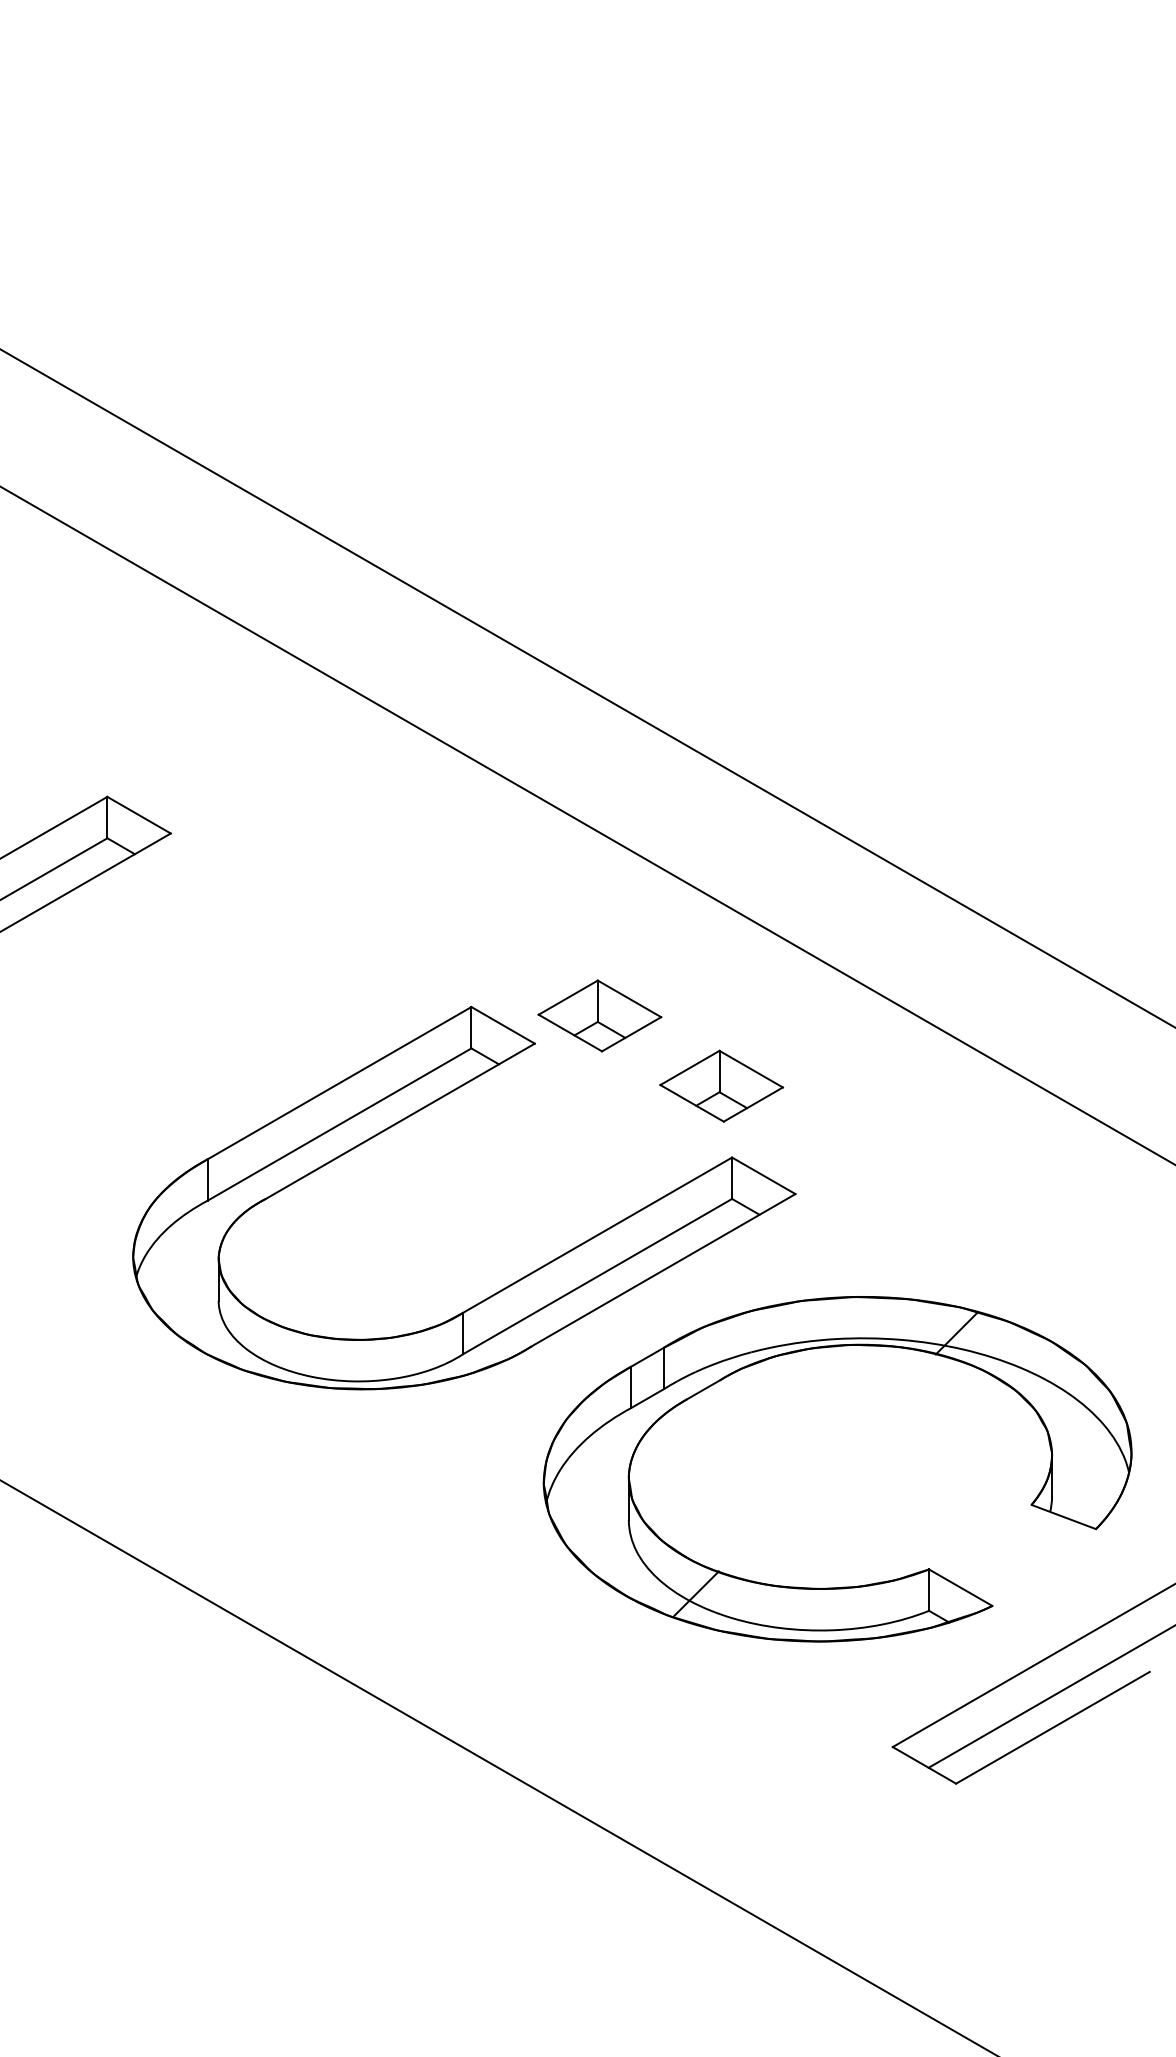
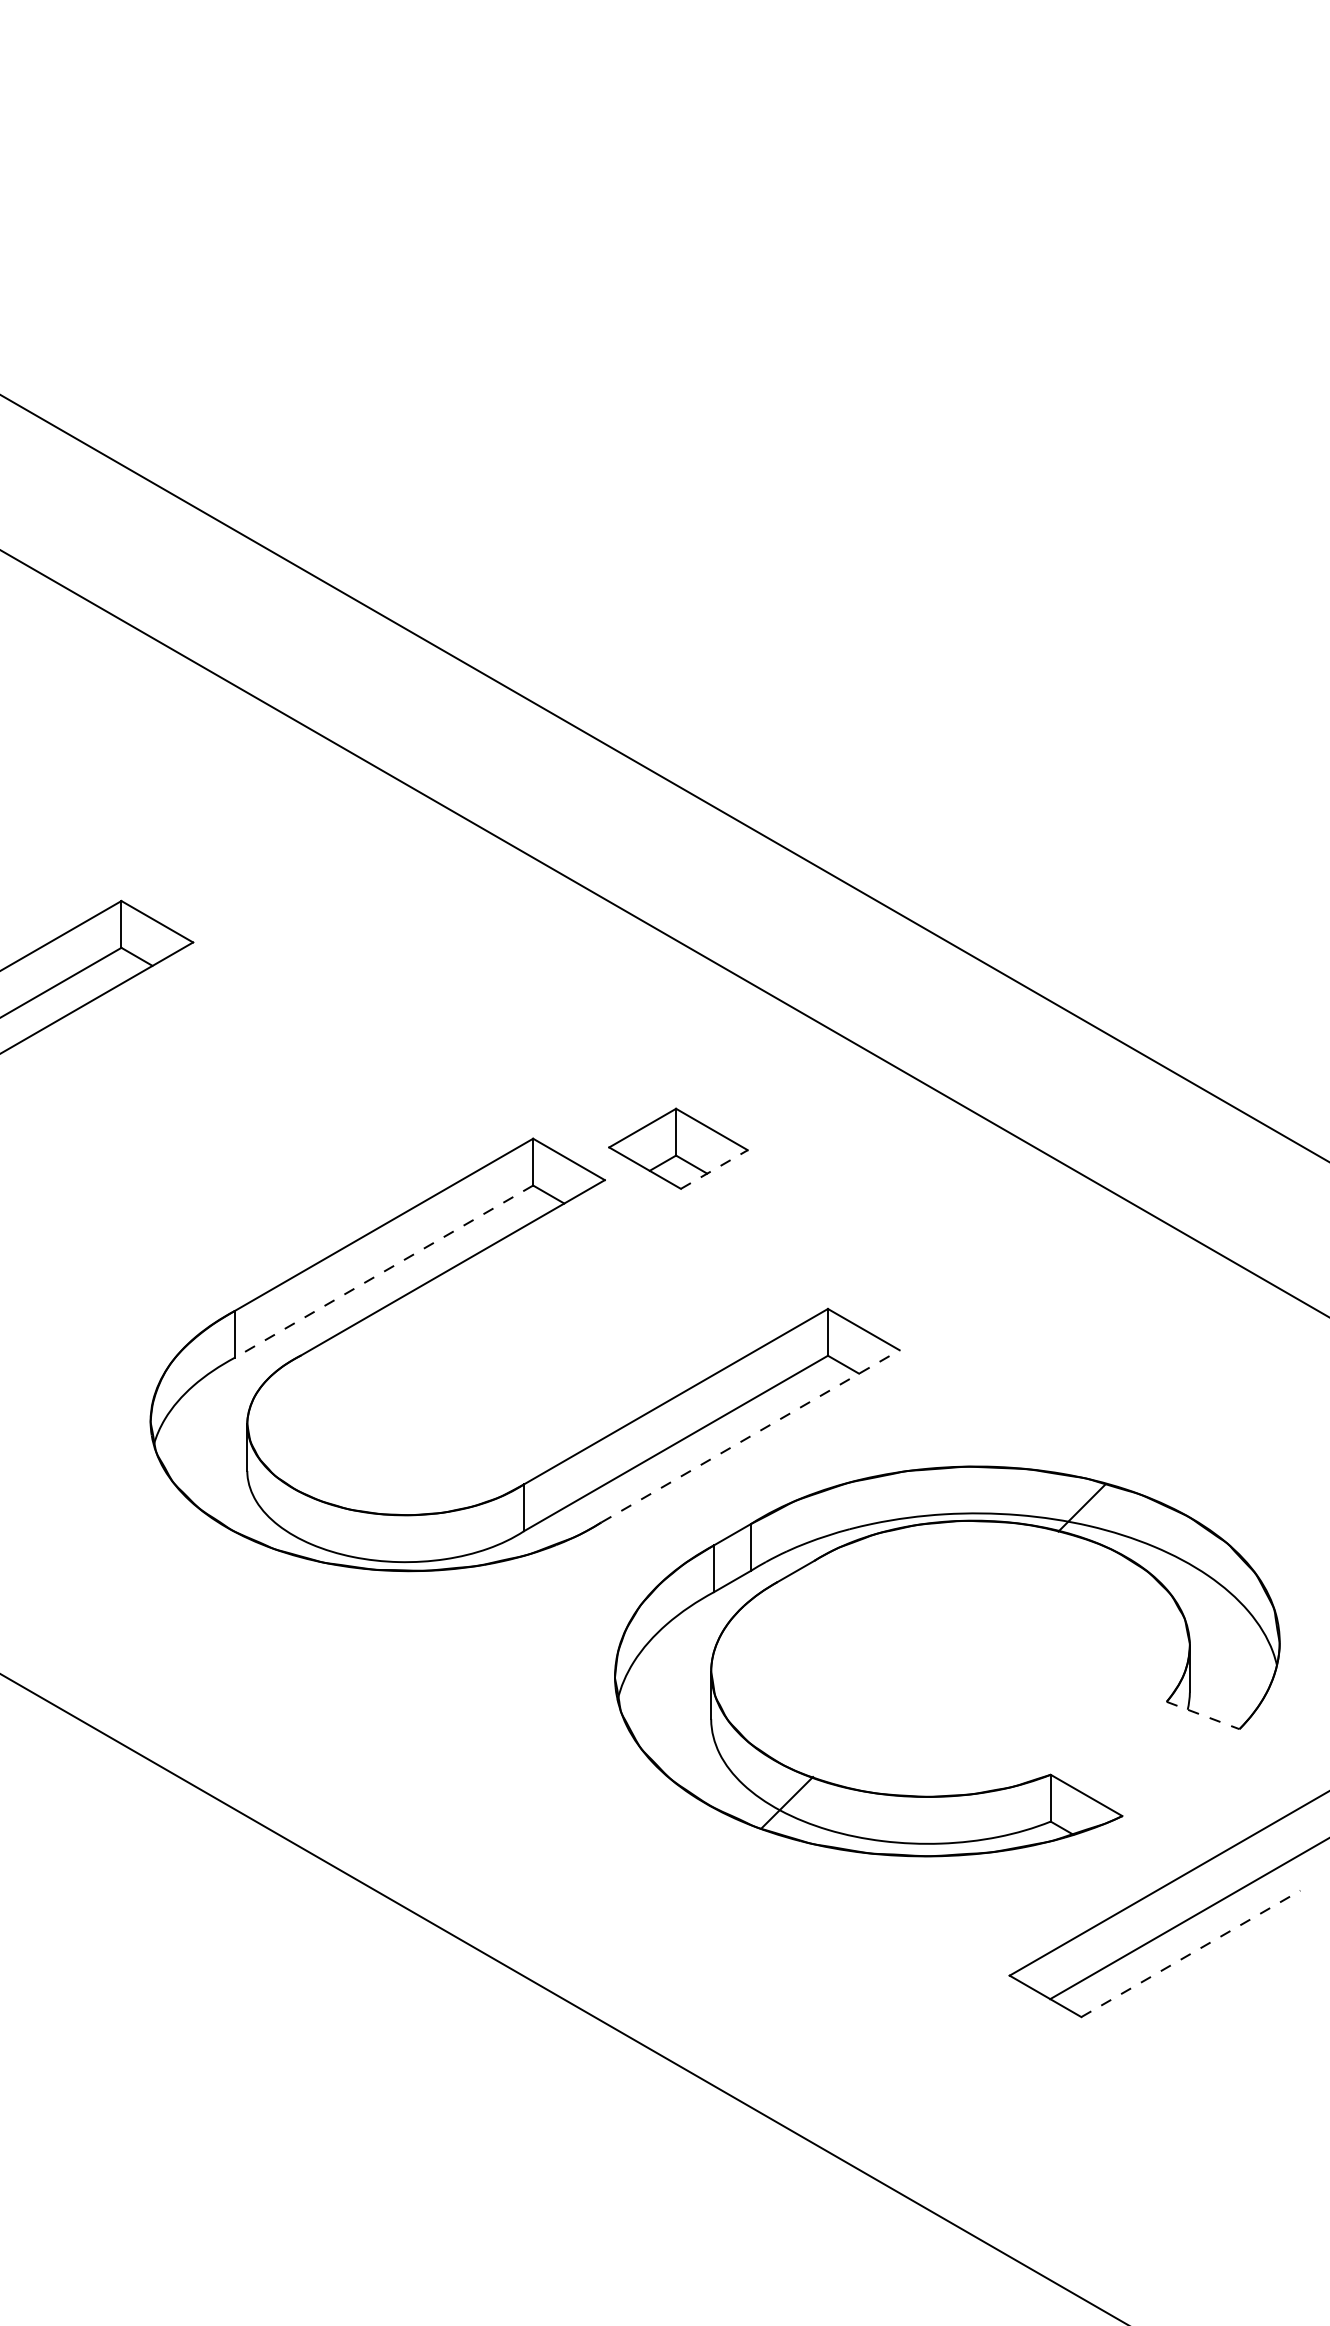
line: (631, 1034) -> (714, 1169), solid -> dashed
part: (721, 1086) -> (815, 1228), removed
line: (339, 1124) -> (383, 1271), solid -> dashed
line: (663, 1270) -> (750, 1436), solid -> dashed
line: (1064, 1517) -> (1203, 1715), solid -> dashed
line: (1053, 1727) -> (1191, 1953), solid -> dashed

